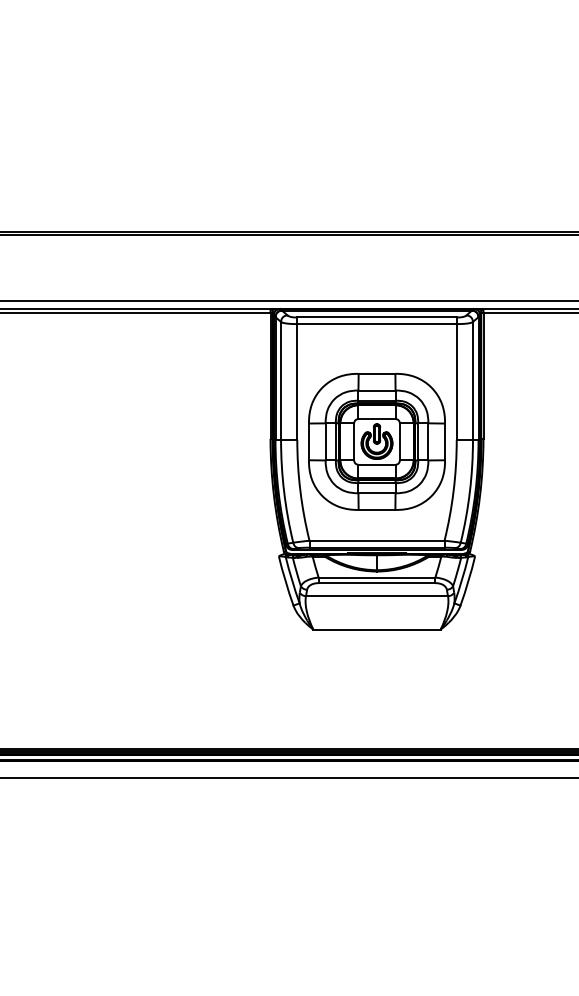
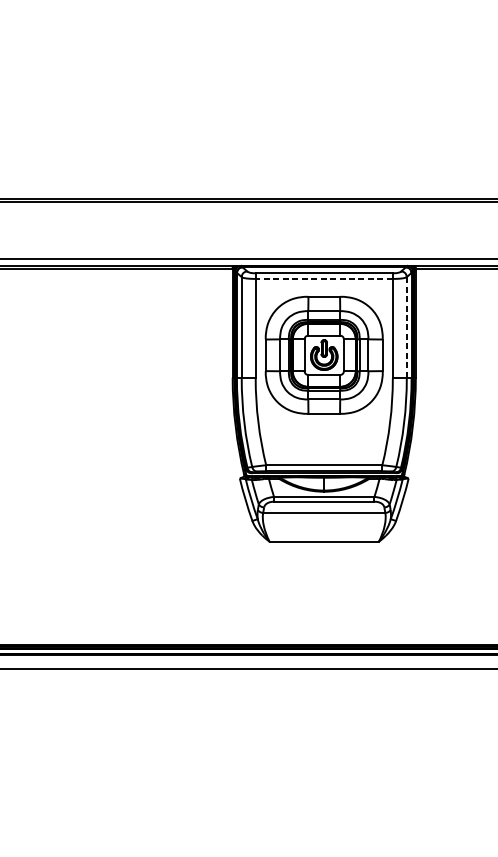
line: (377, 324) -> (324, 279), solid -> dashed
line: (472, 380) -> (406, 327), solid -> dashed
part: (376, 441) -> (323, 354), moved

